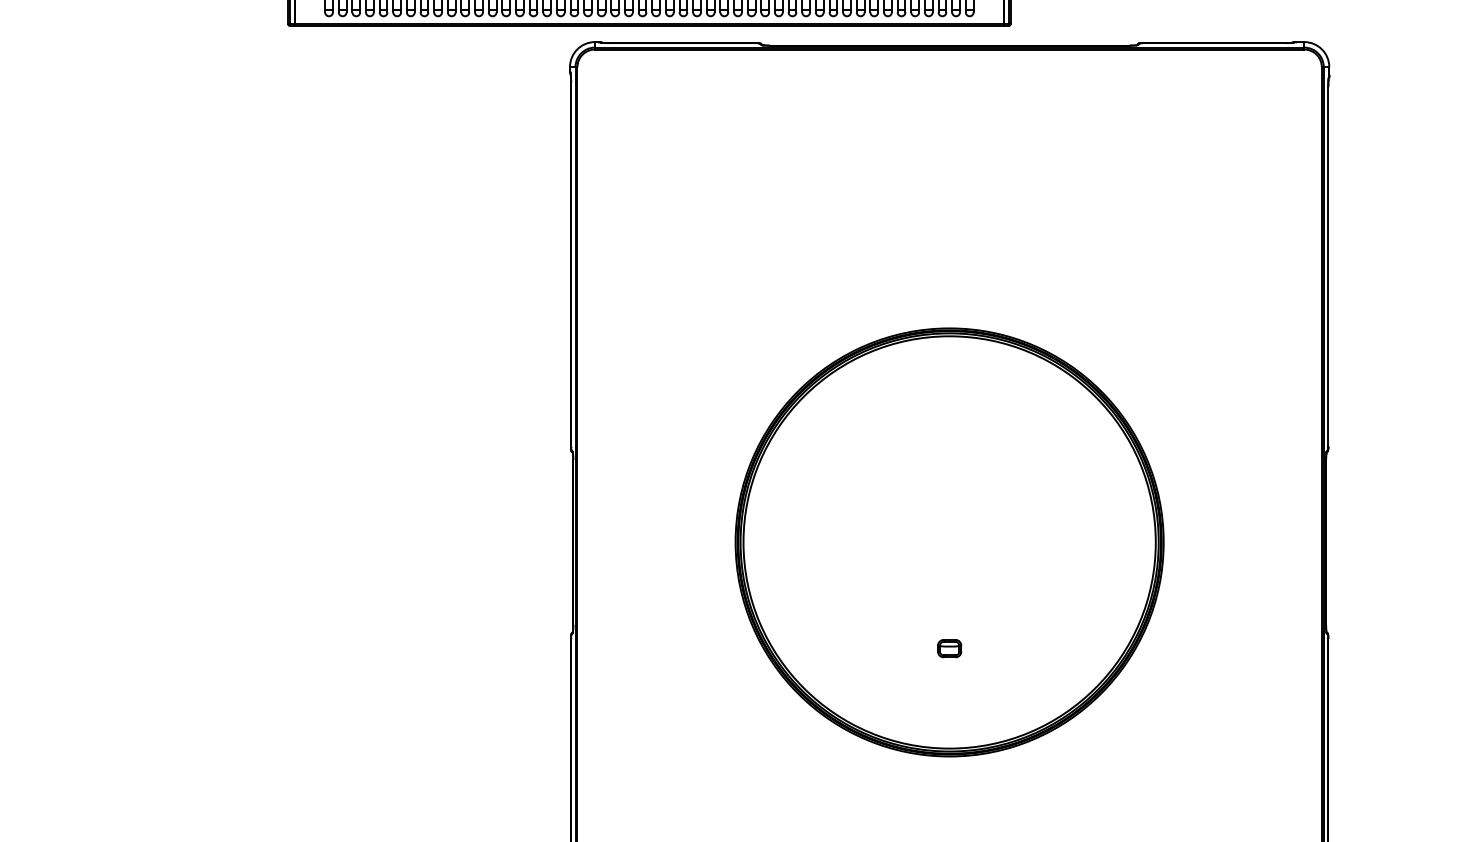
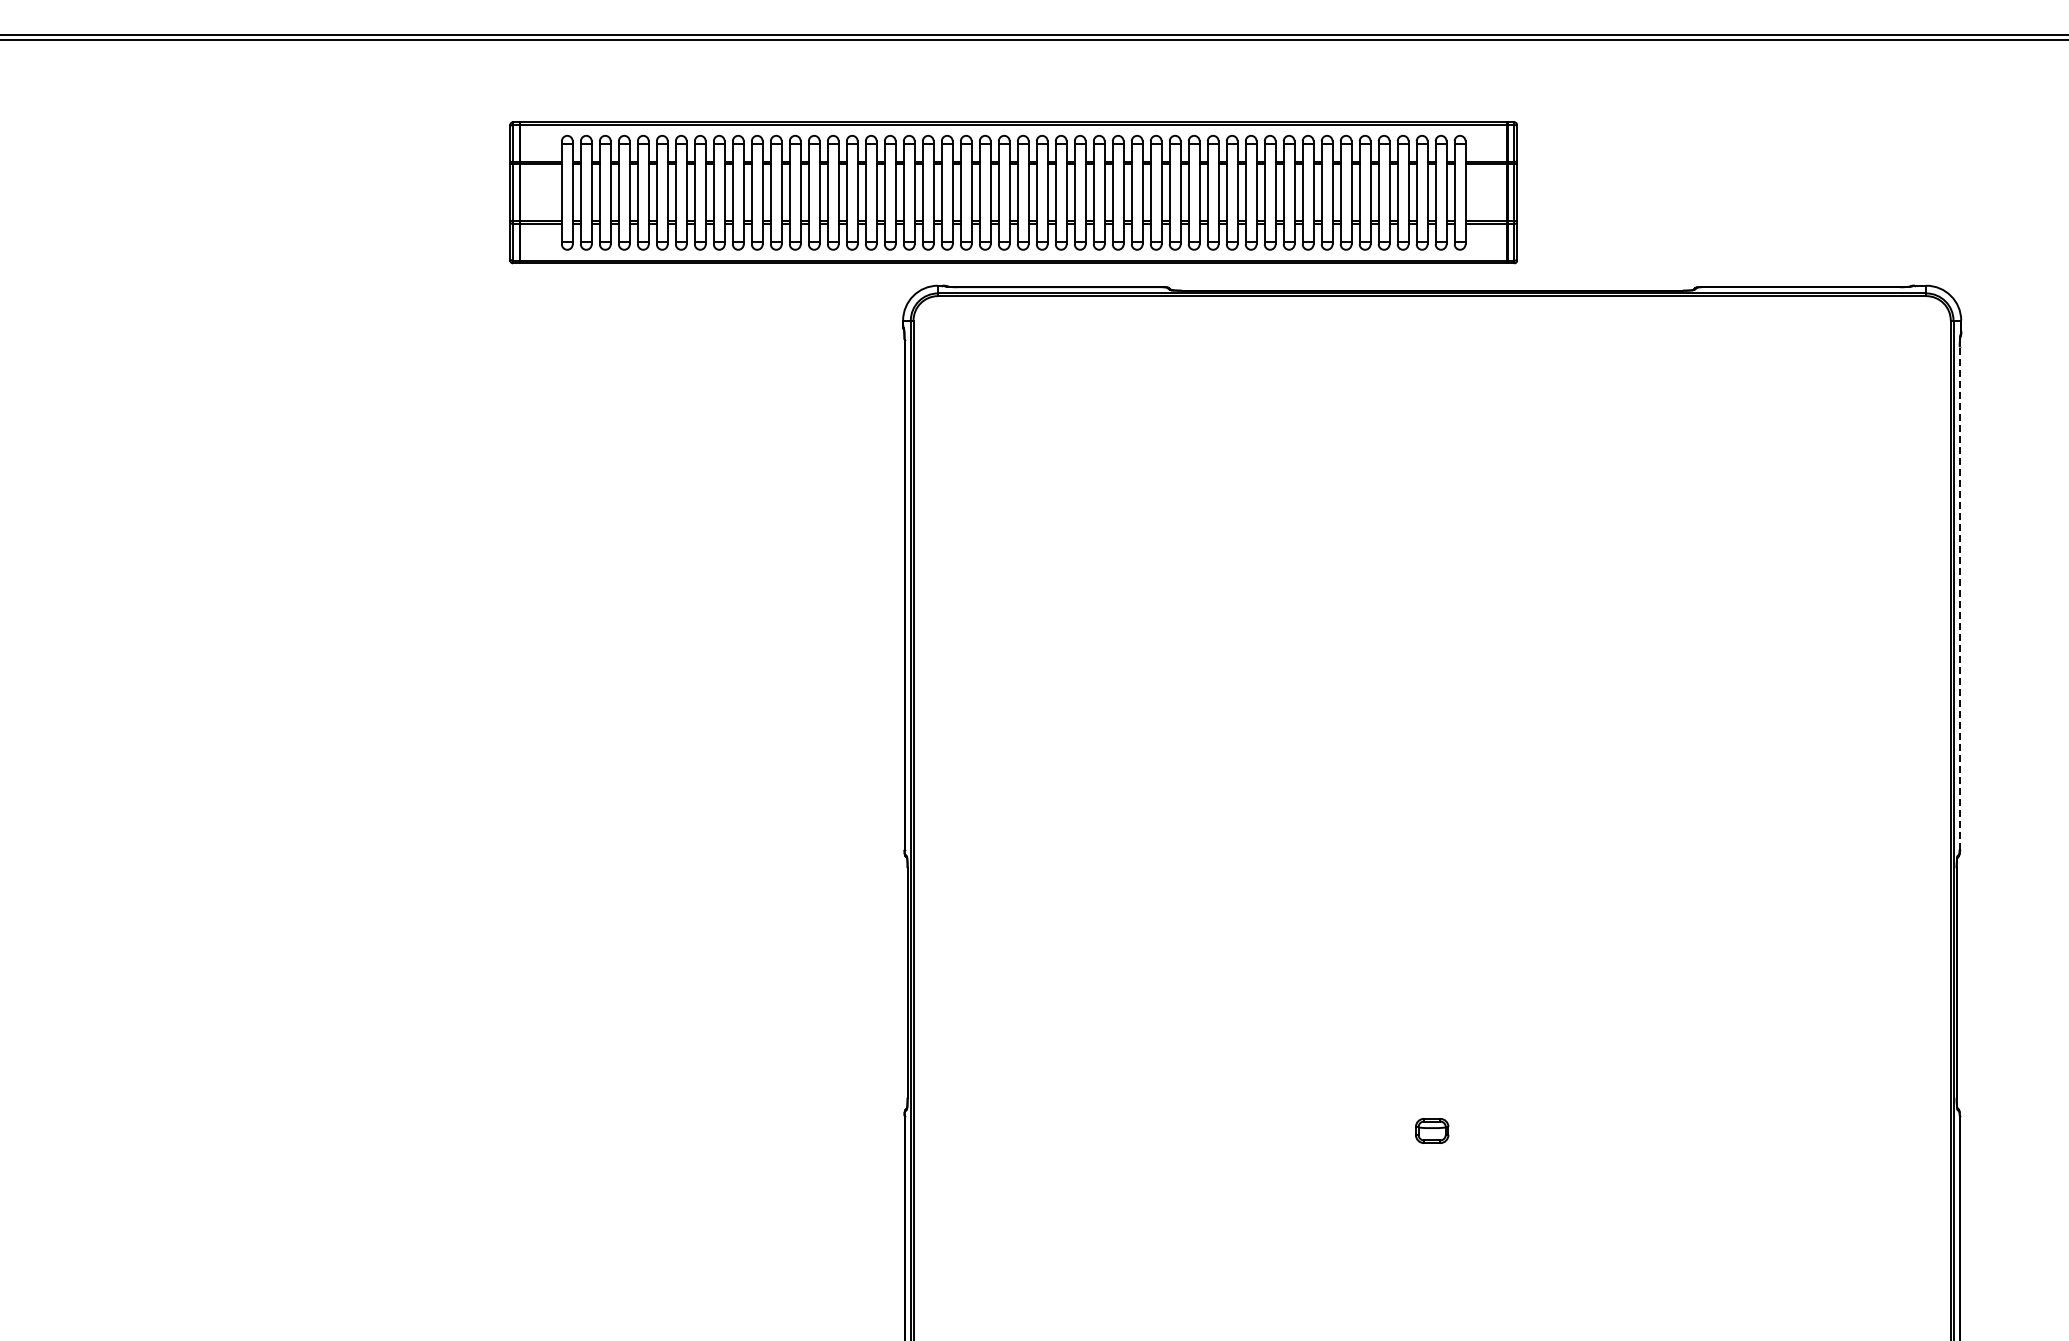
line: (1328, 266) -> (1959, 598), solid -> dashed
part: (949, 542) -> (1432, 982), removed

